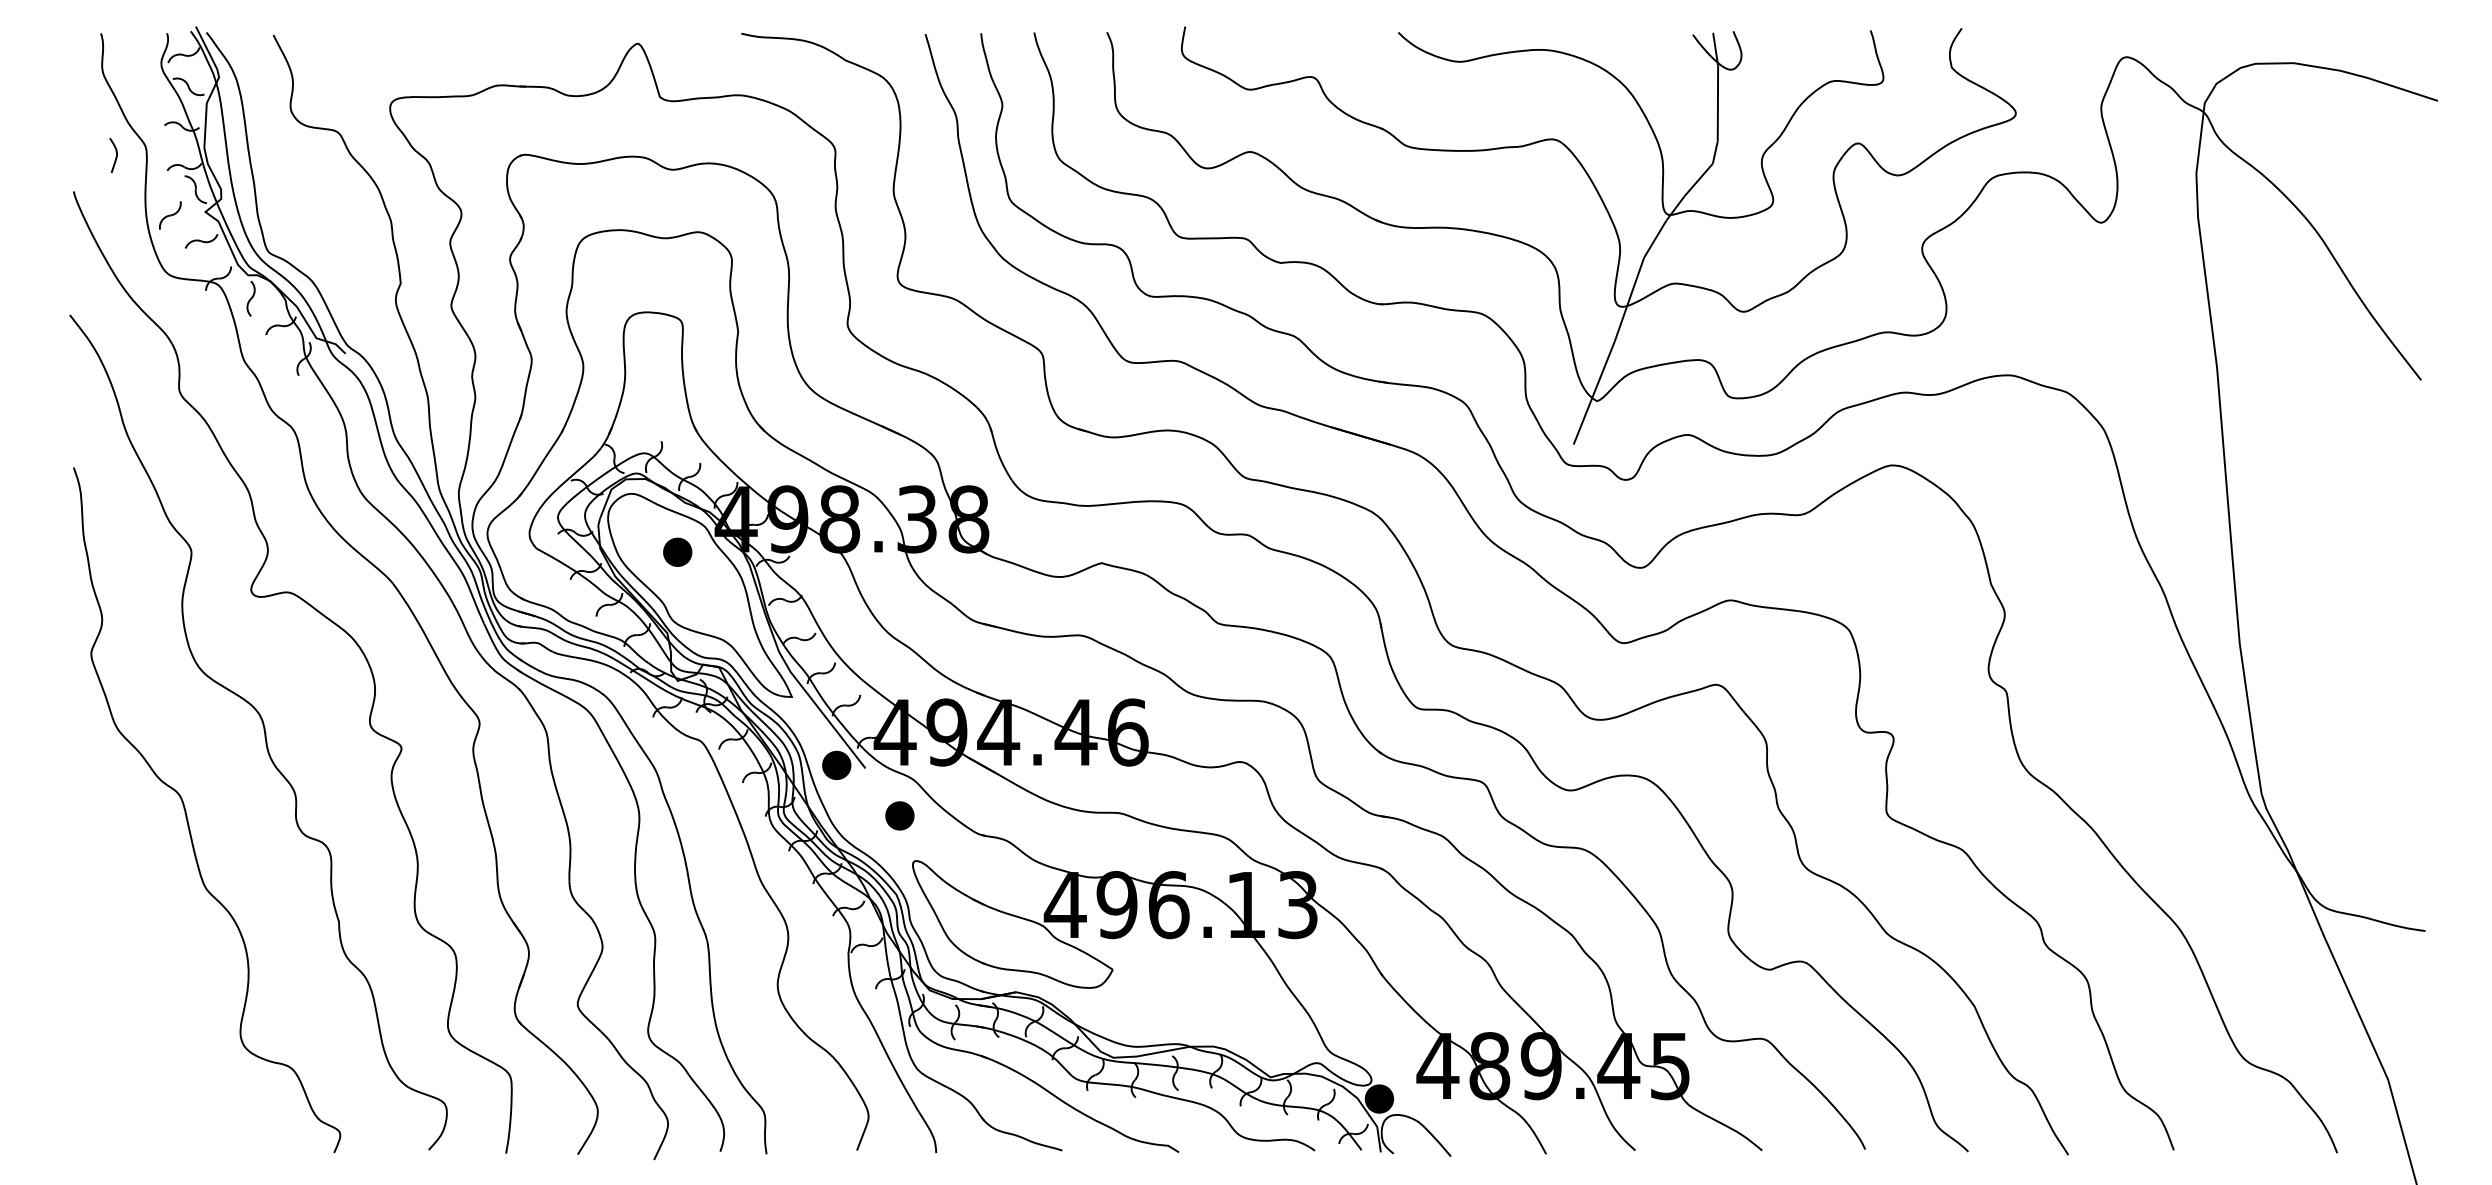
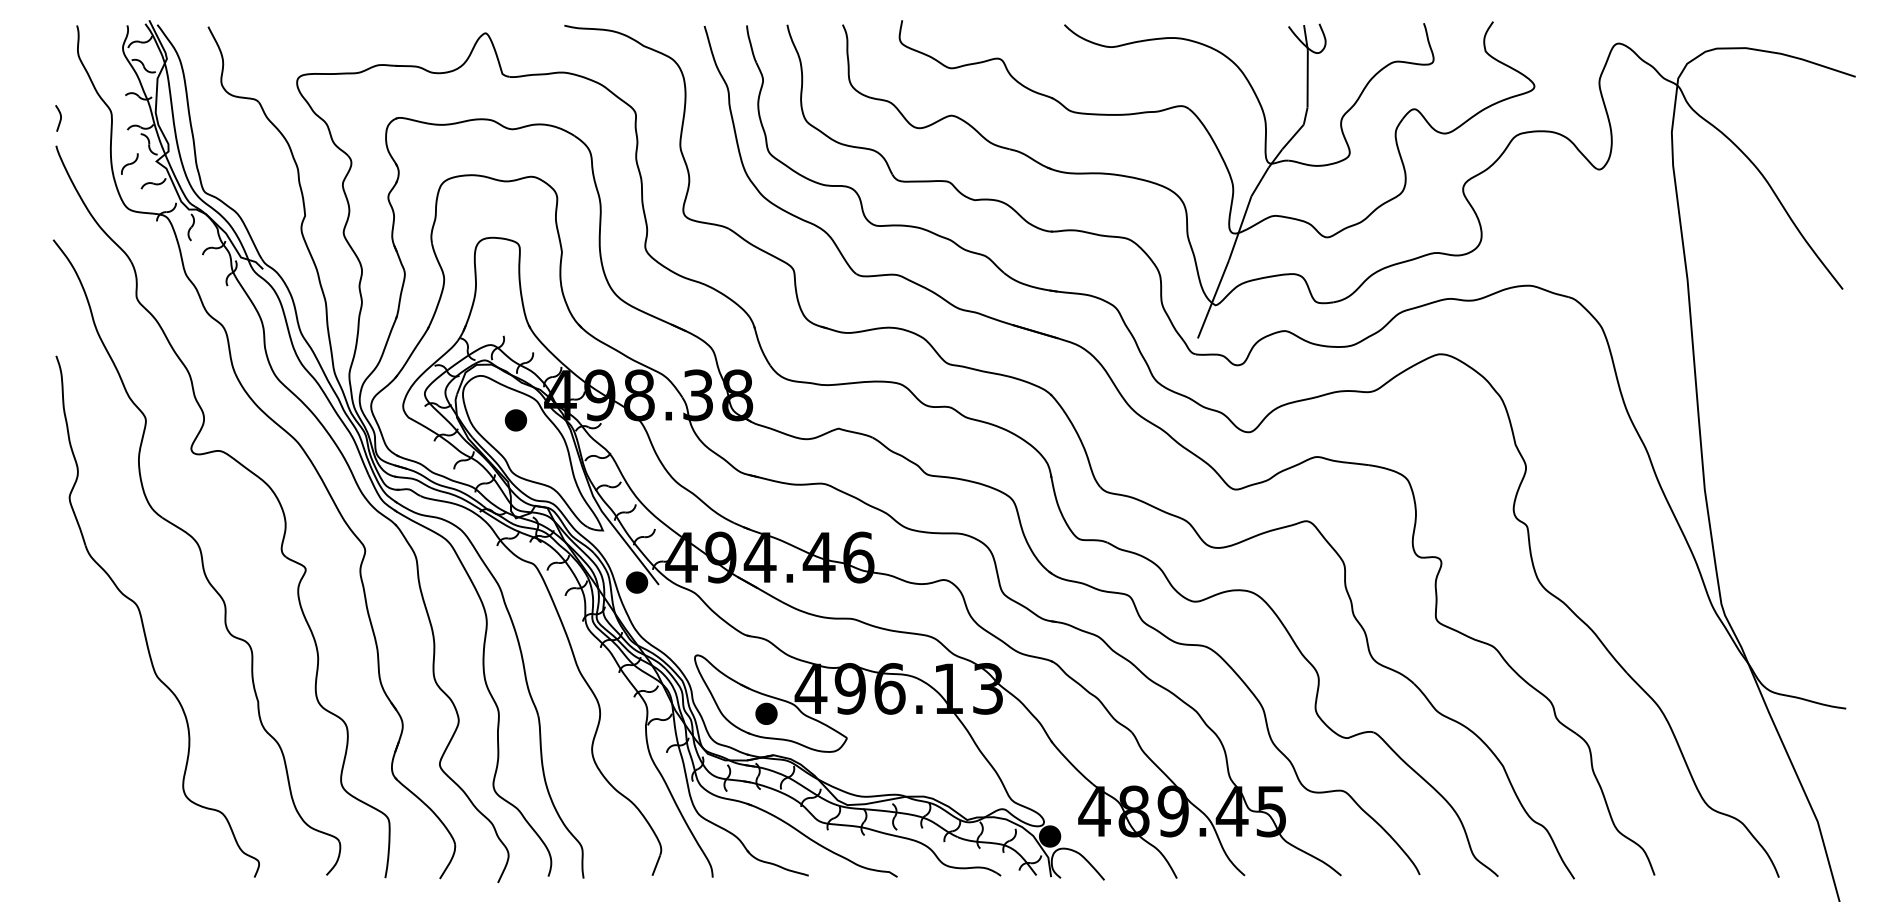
curve: (115, 156) -> (59, 119), moved
part: (899, 815) -> (766, 713), moved

